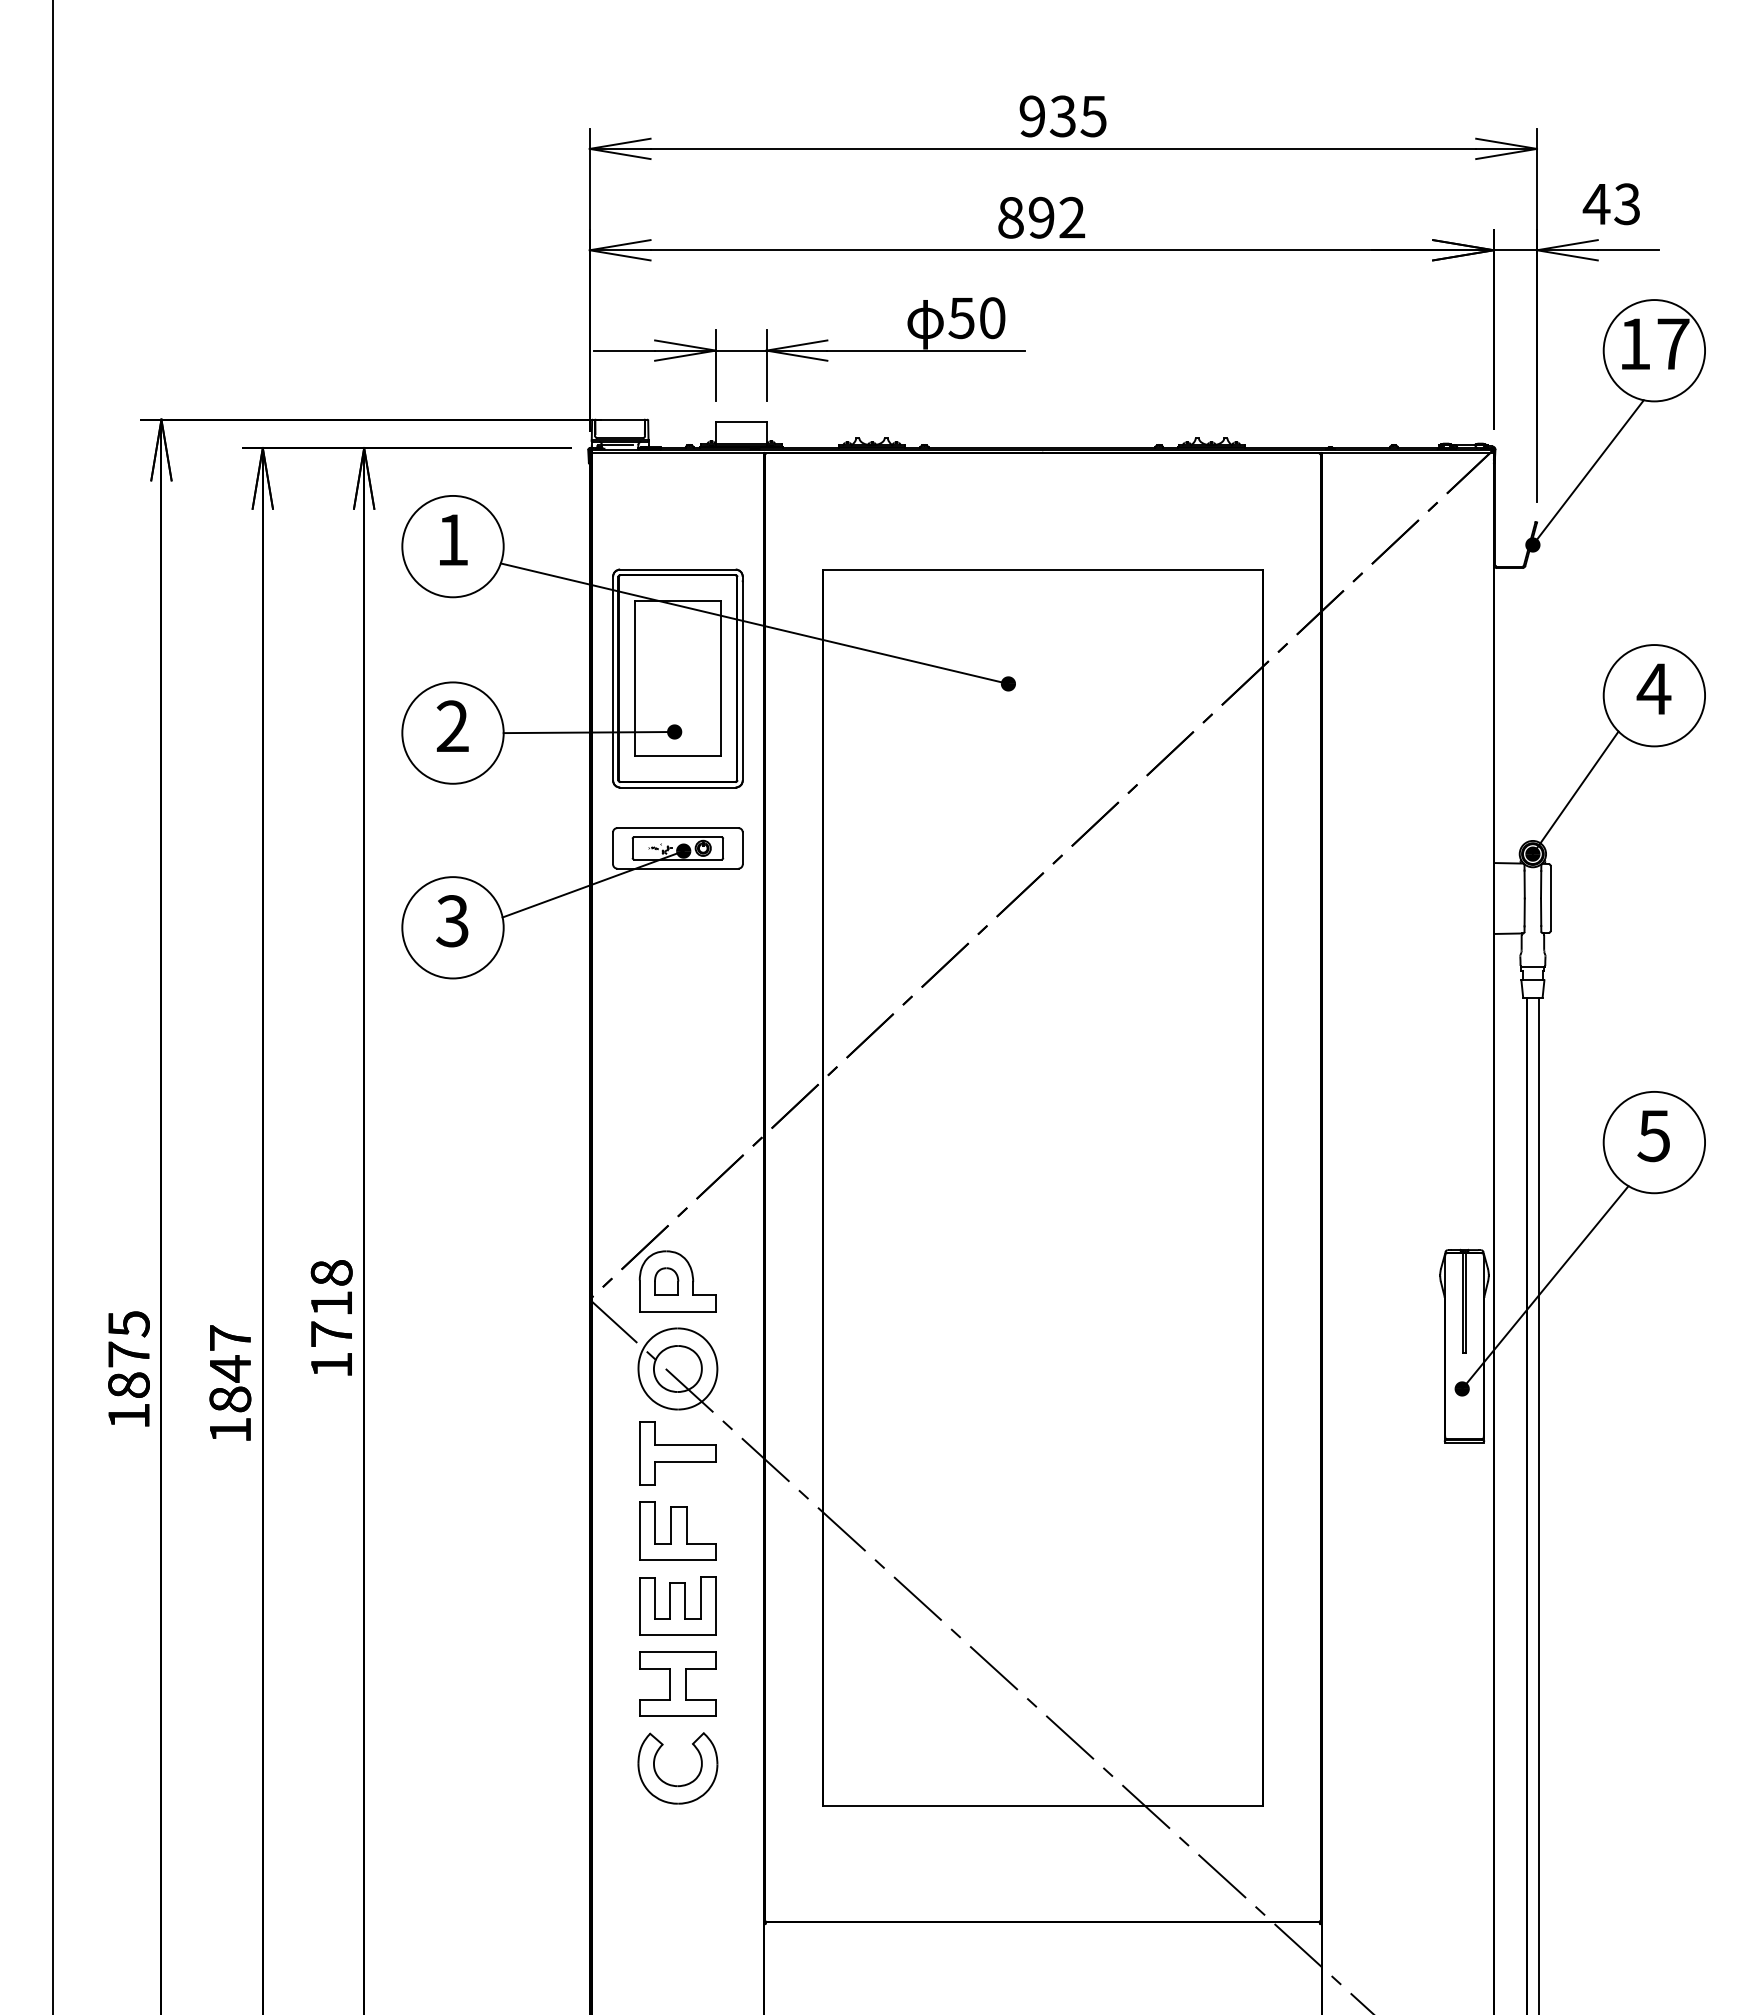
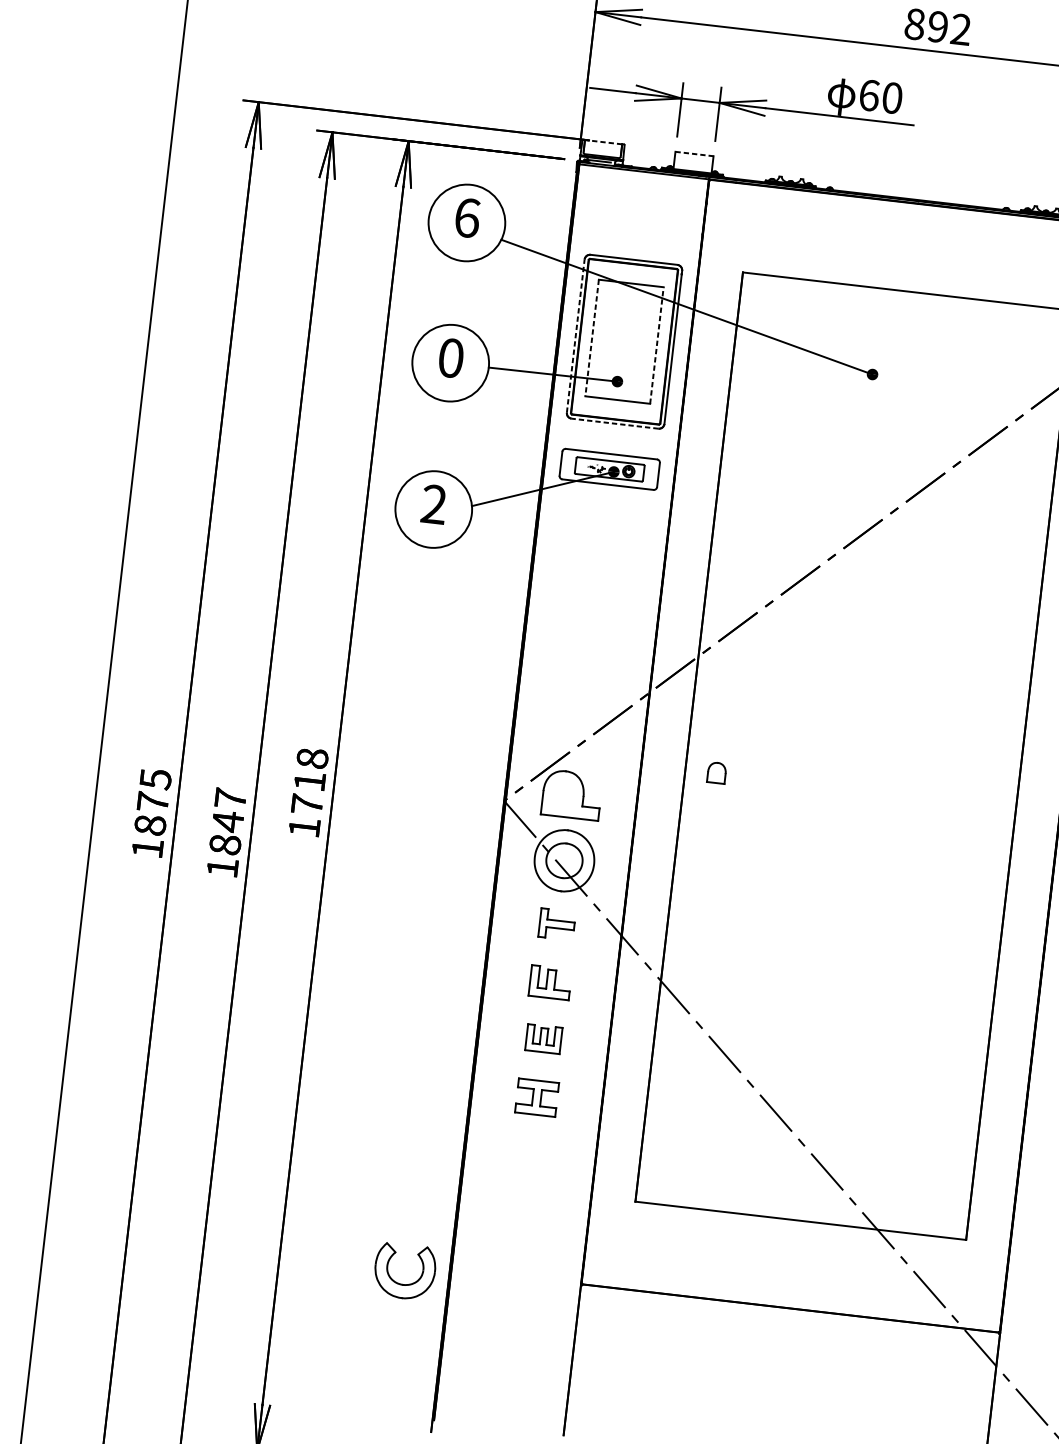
text: (961, 318) -> (869, 95), 50 -> 60
line: (620, 419) -> (603, 141), solid -> dashed
line: (741, 421) -> (694, 154), solid -> dashed
text: (453, 539) -> (467, 217), 1 -> 6
line: (613, 678) -> (576, 336), solid -> dashed
line: (634, 678) -> (591, 337), solid -> dashed
line: (721, 678) -> (657, 345), solid -> dashed
text: (452, 726) -> (450, 358), 2 -> 0
line: (677, 787) -> (614, 423), solid -> dashed
text: (452, 921) -> (433, 504), 3 -> 2
part: (666, 1281) -> (716, 772), moved
part: (677, 1453) -> (556, 924), size x0.6
part: (677, 1530) -> (550, 982), size x0.7
part: (677, 1605) -> (543, 1038), size x0.6
part: (677, 1683) -> (536, 1097), size x0.7
part: (673, 1784) -> (400, 1283), moved

